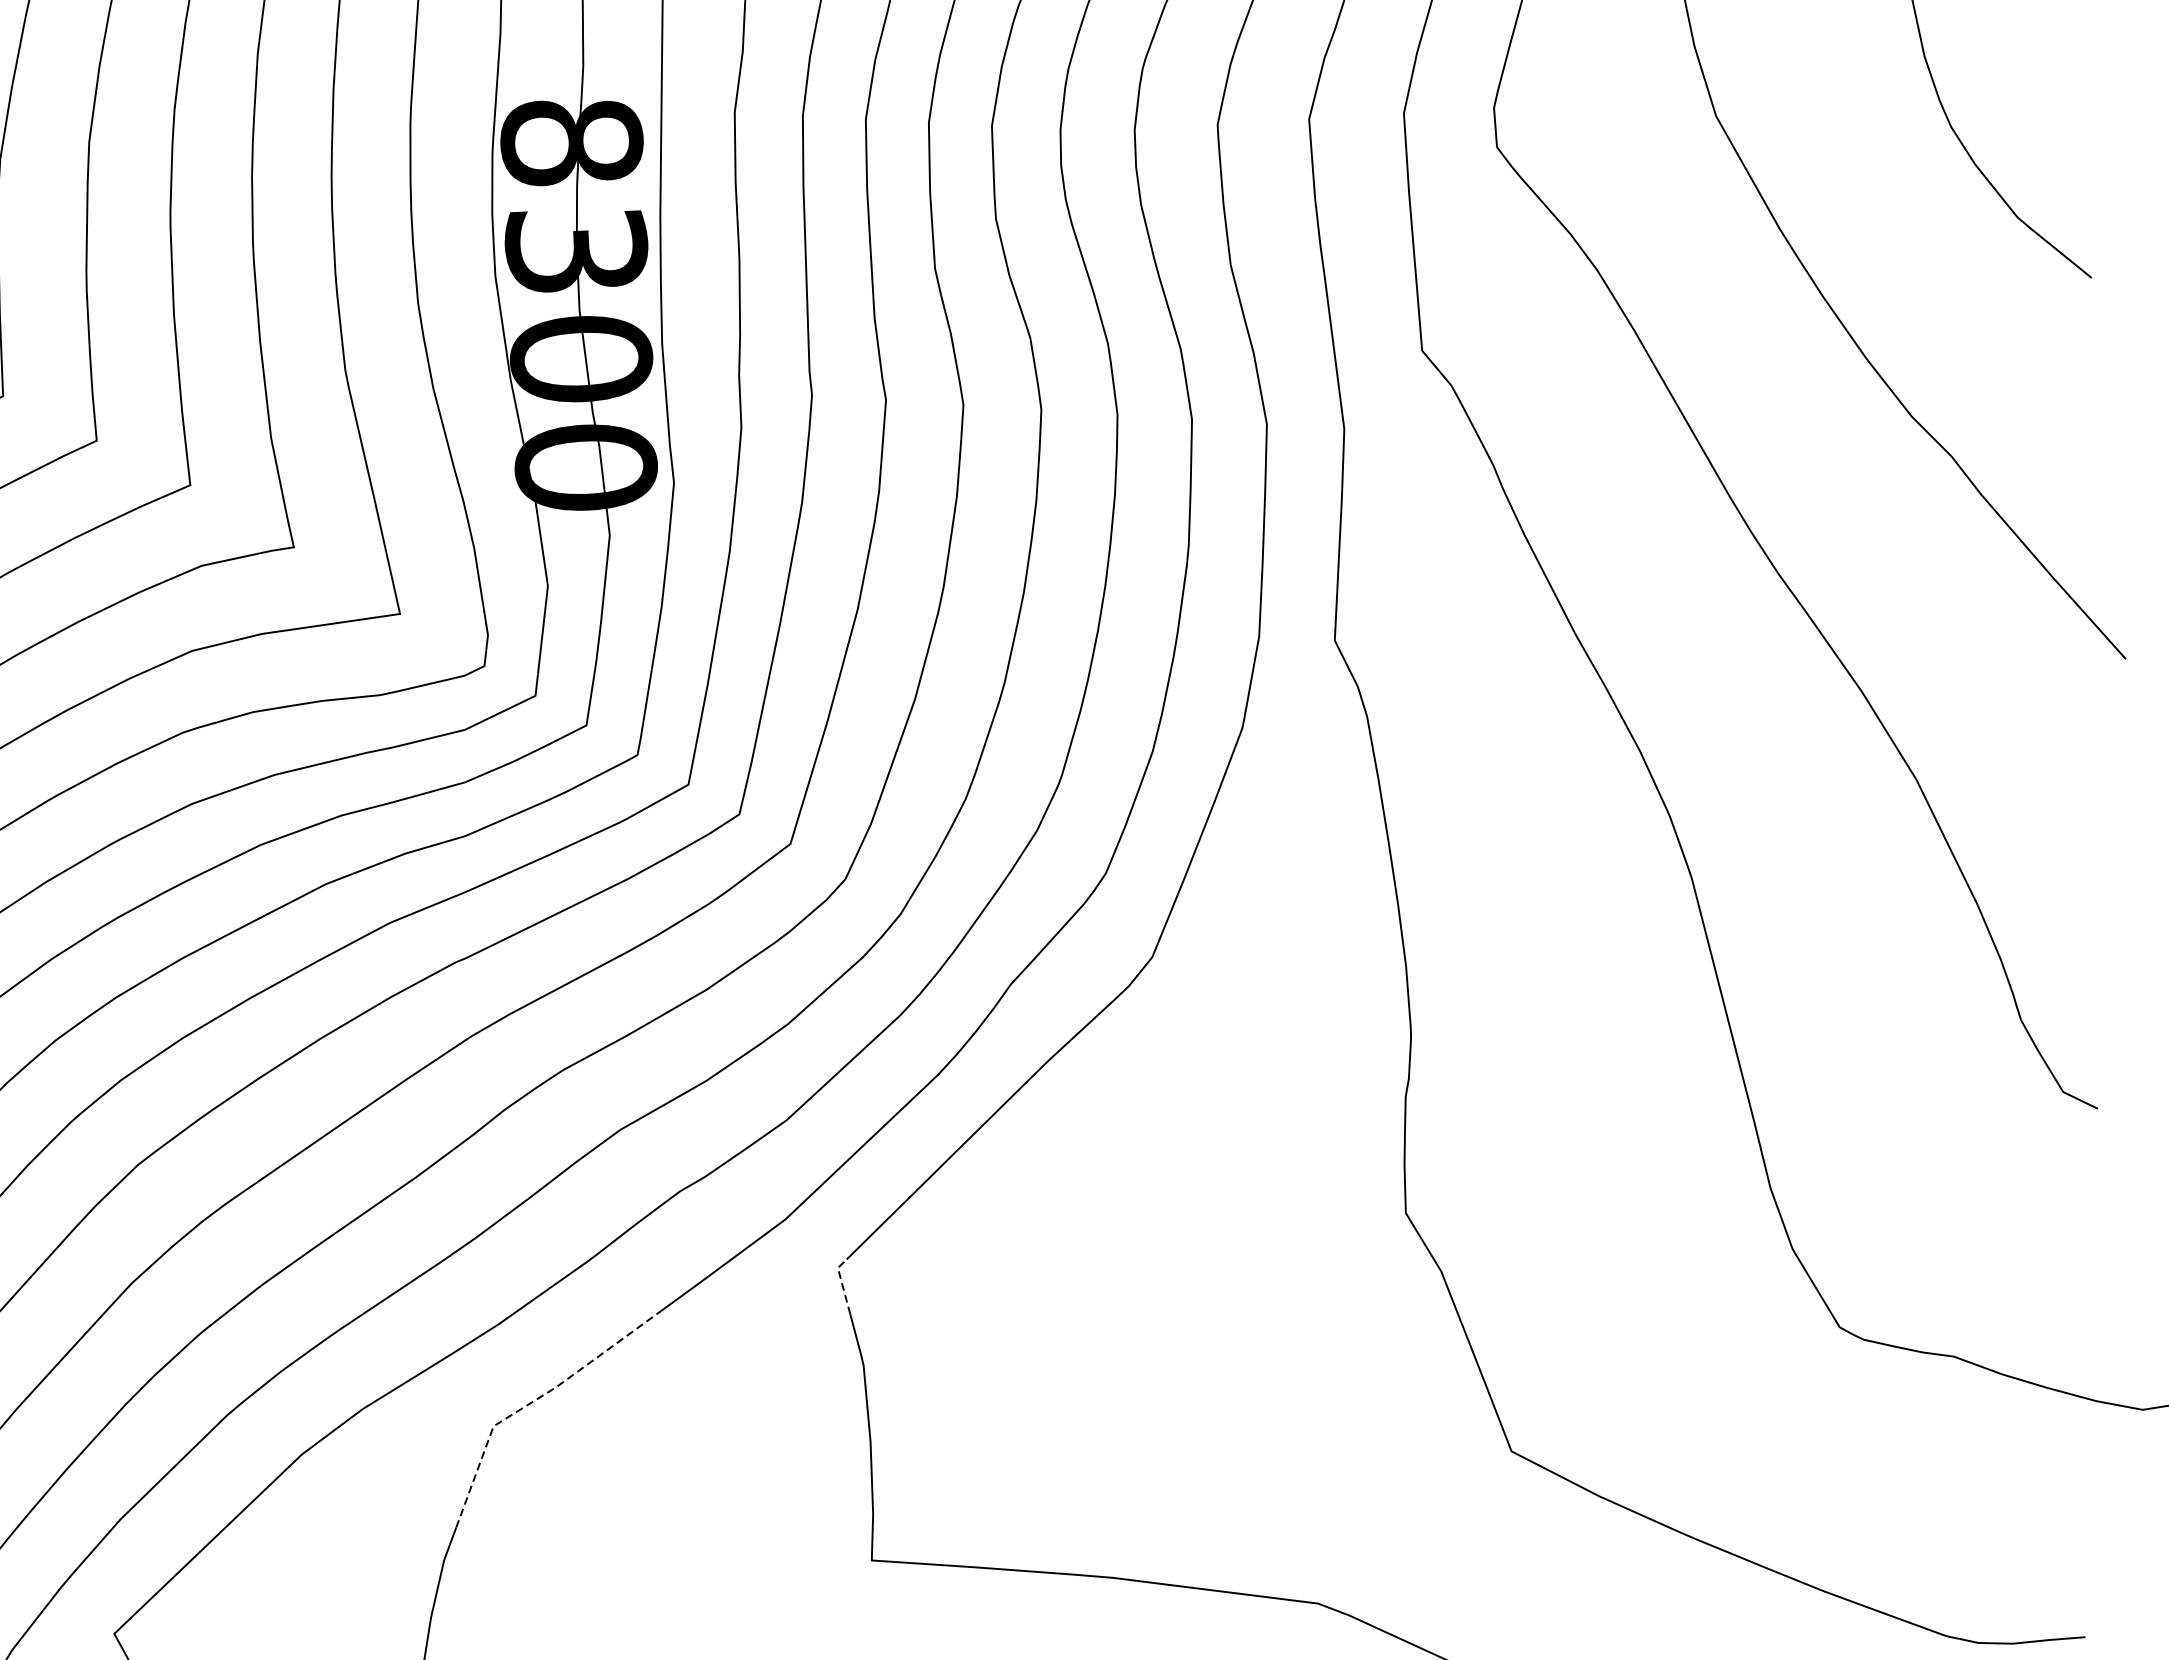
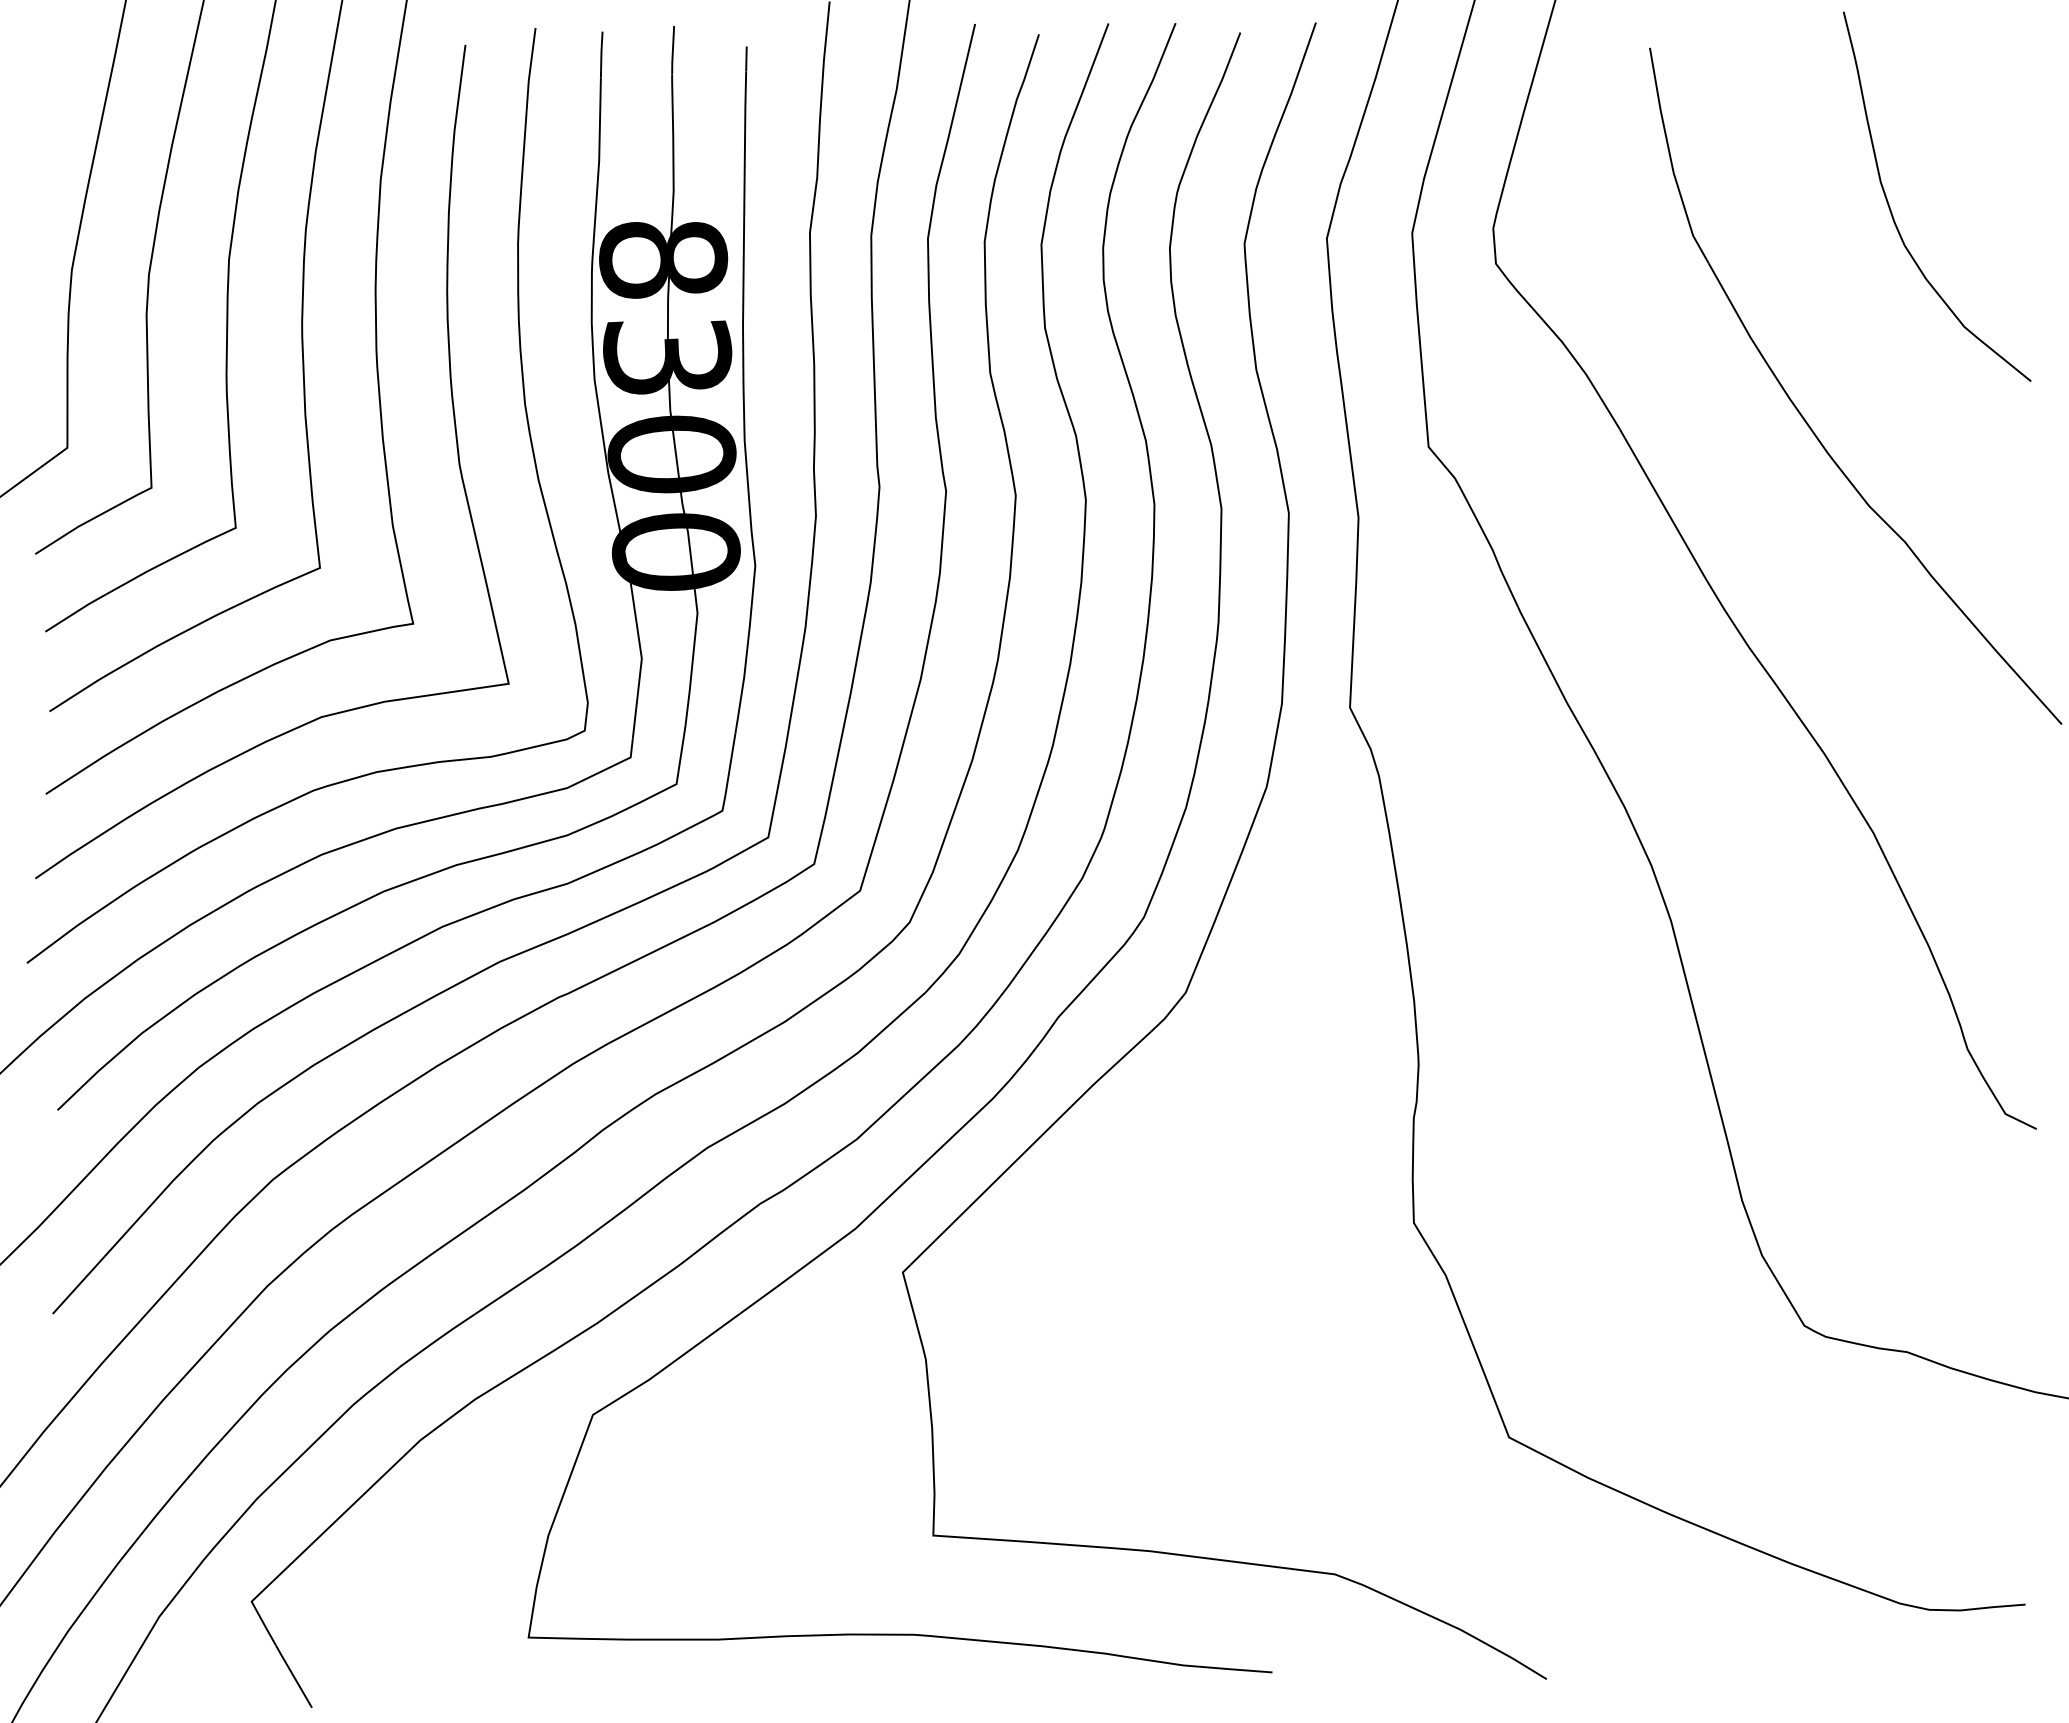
line: (842, 1283) -> (906, 1286), dashed -> solid
line: (531, 1402) -> (627, 1393), dashed -> solid

